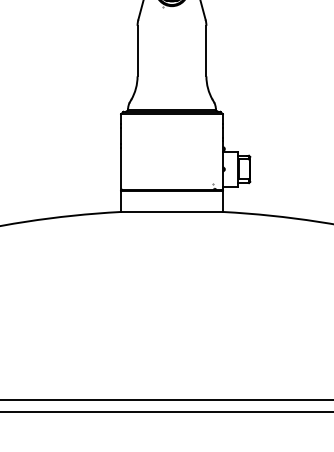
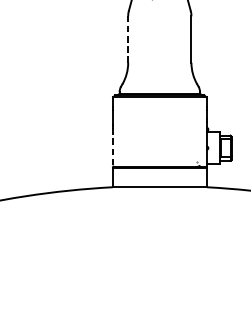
line: (137, 50) -> (128, 38), solid -> dashed
line: (121, 168) -> (113, 147), solid -> dashed

